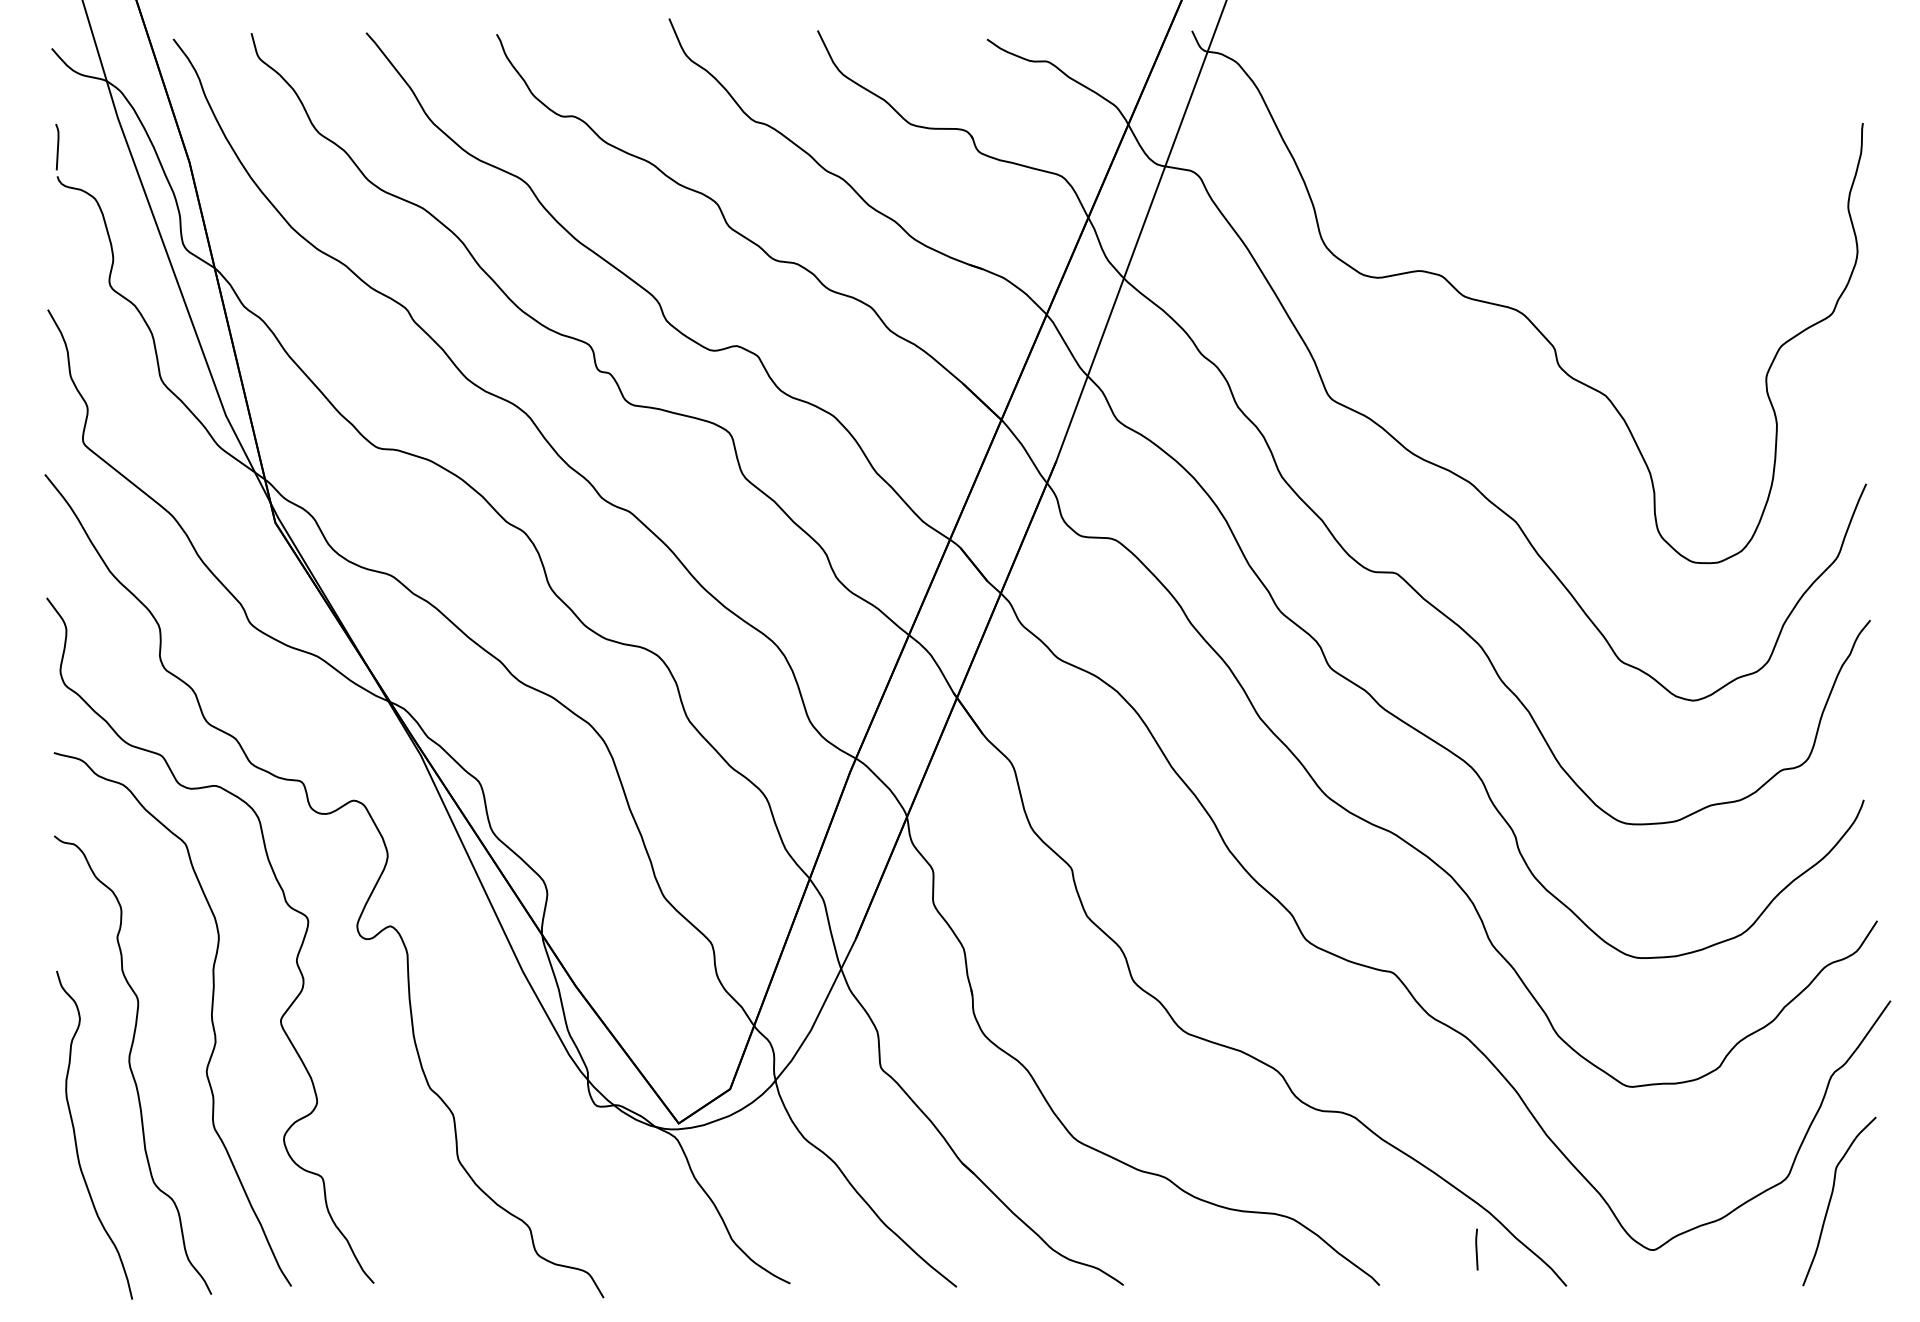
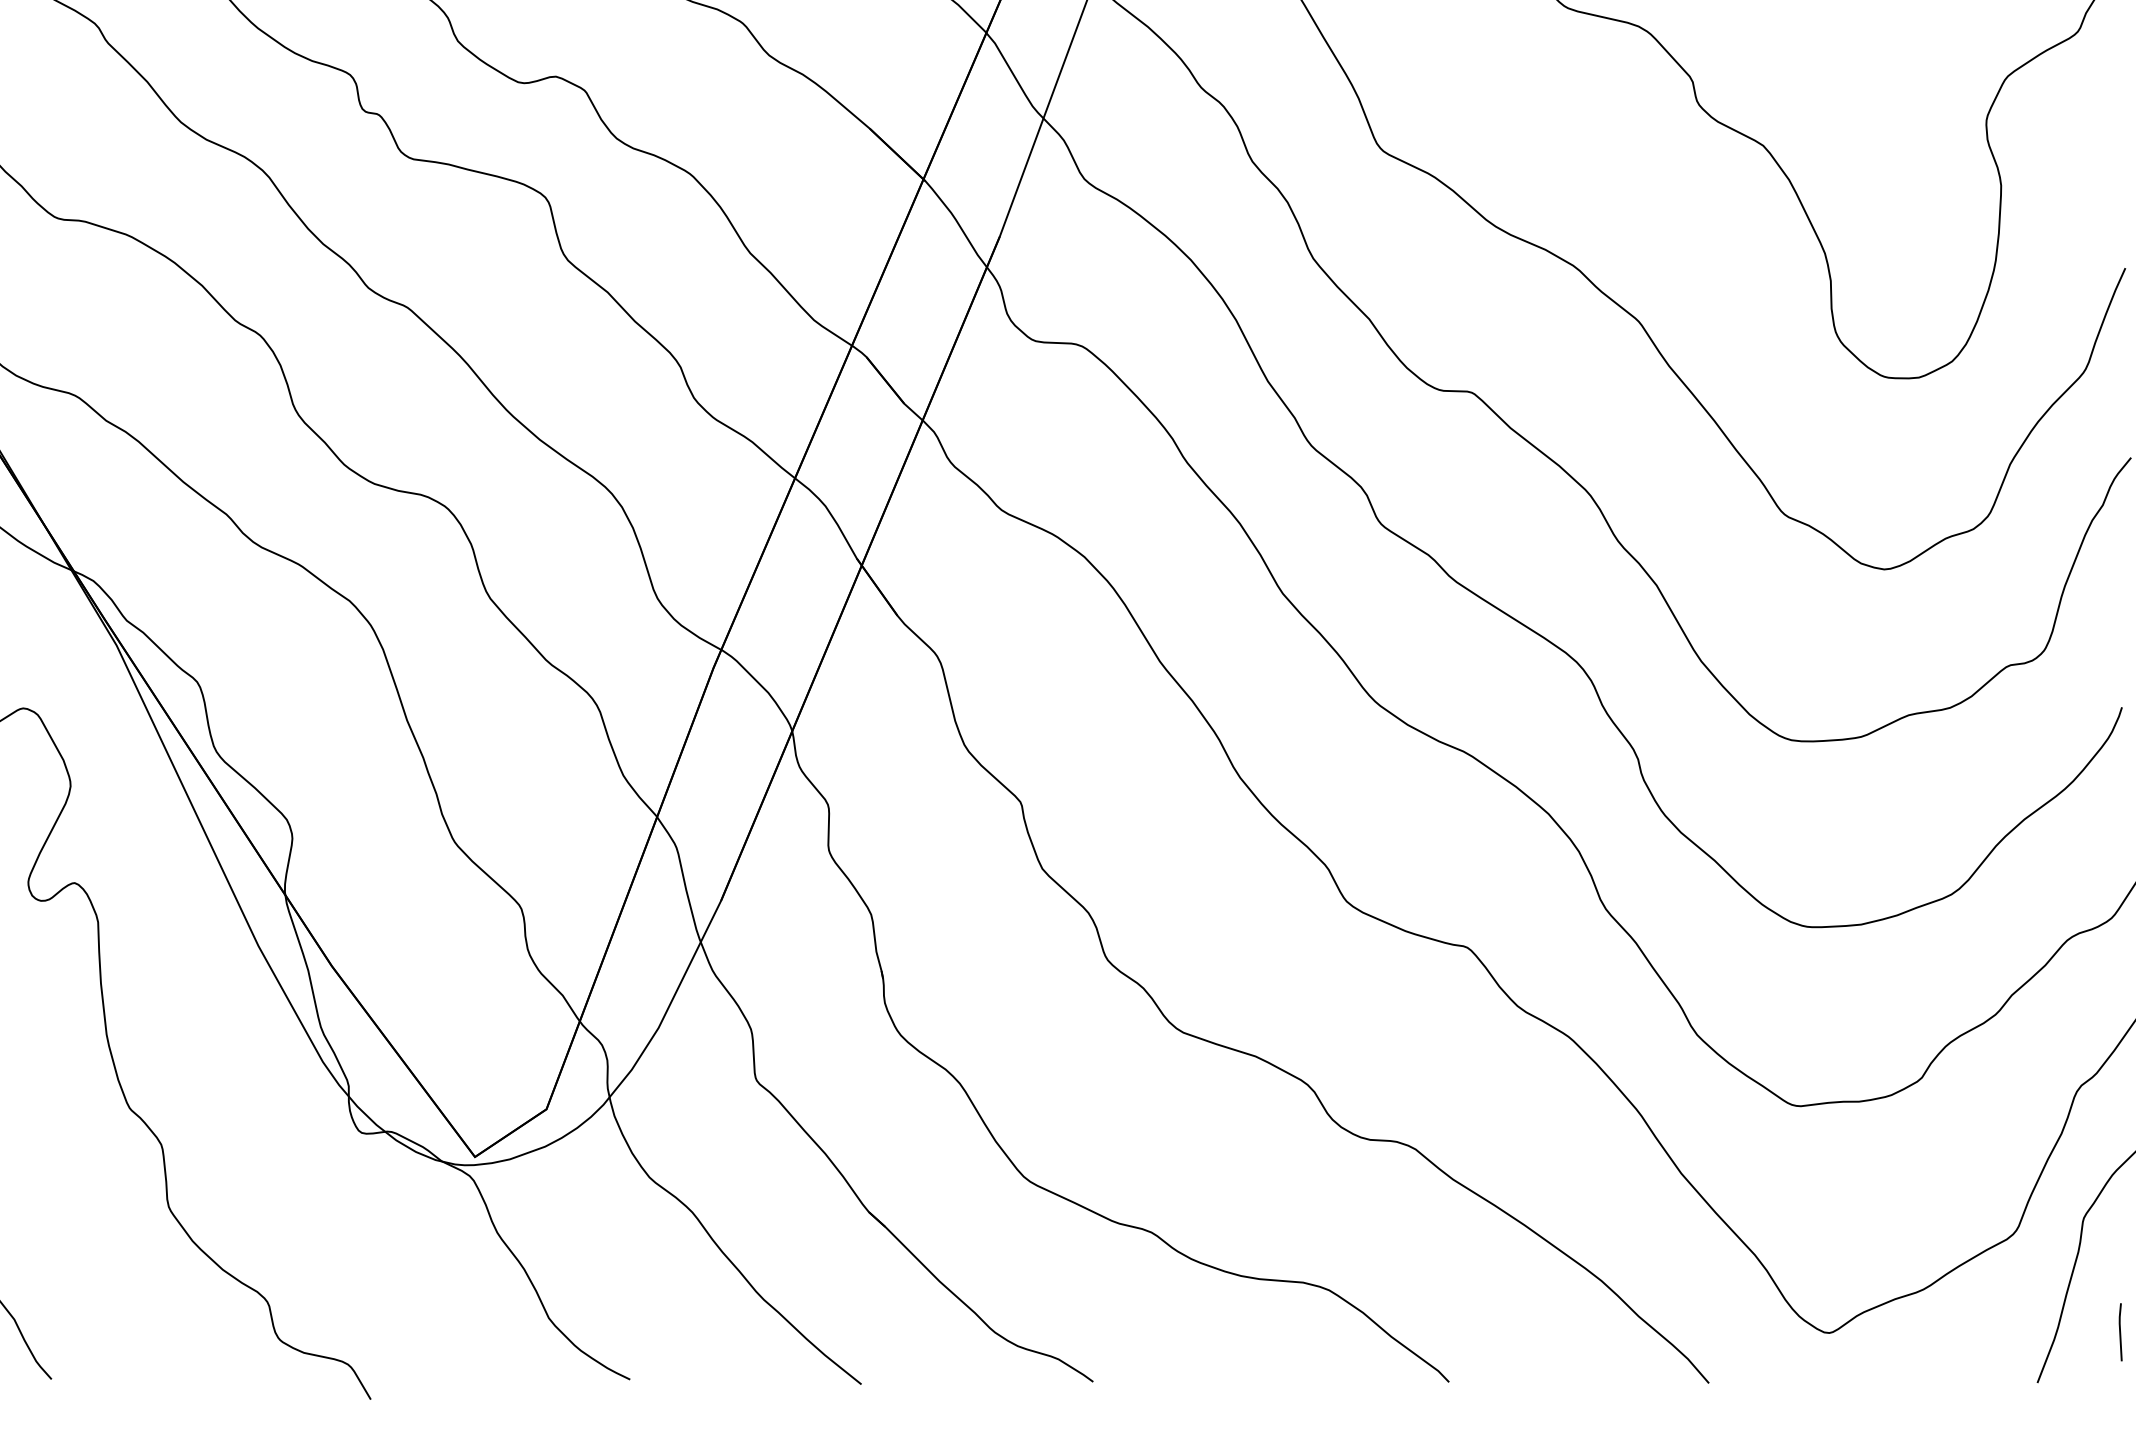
line: (1476, 1249) -> (2120, 1332), moved

